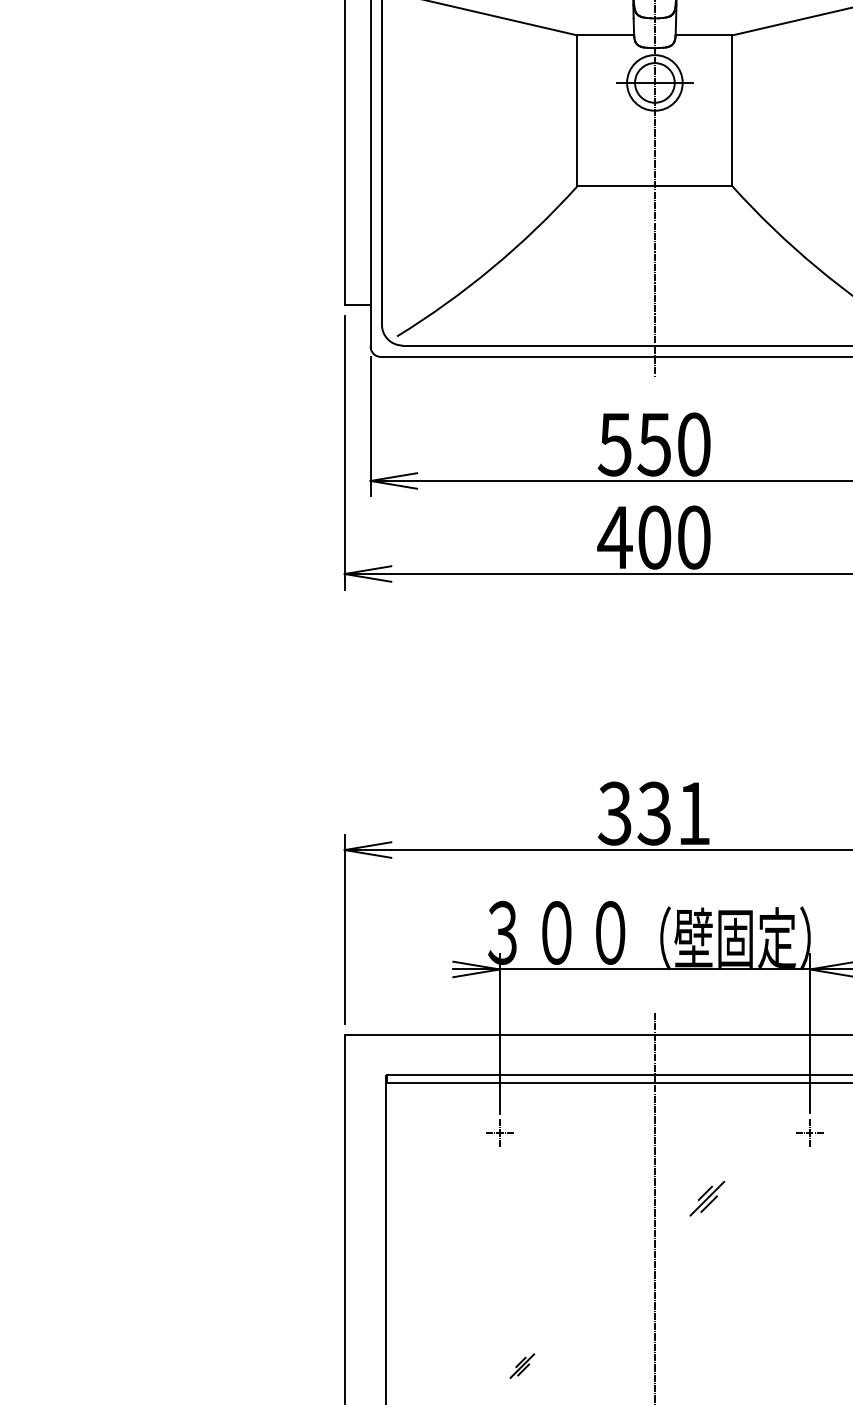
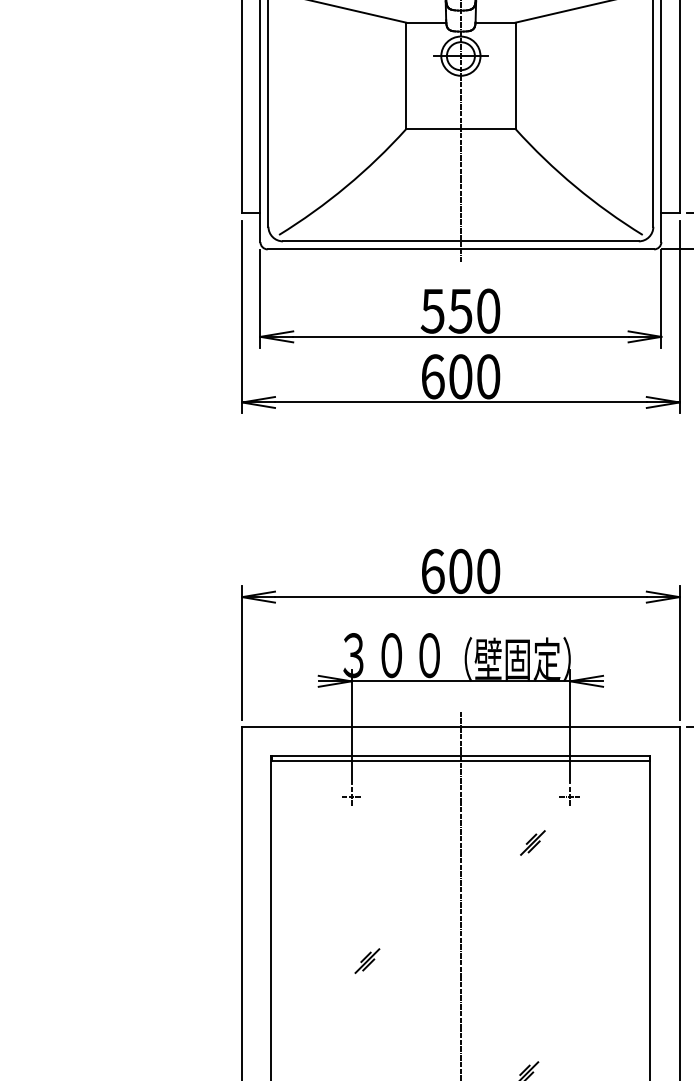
text: (614, 537) -> (432, 376), 400 -> 600
text: (654, 813) -> (460, 571), 331 -> 600
part: (706, 1197) -> (532, 842), moved
part: (522, 1365) -> (367, 960), size x1.43

